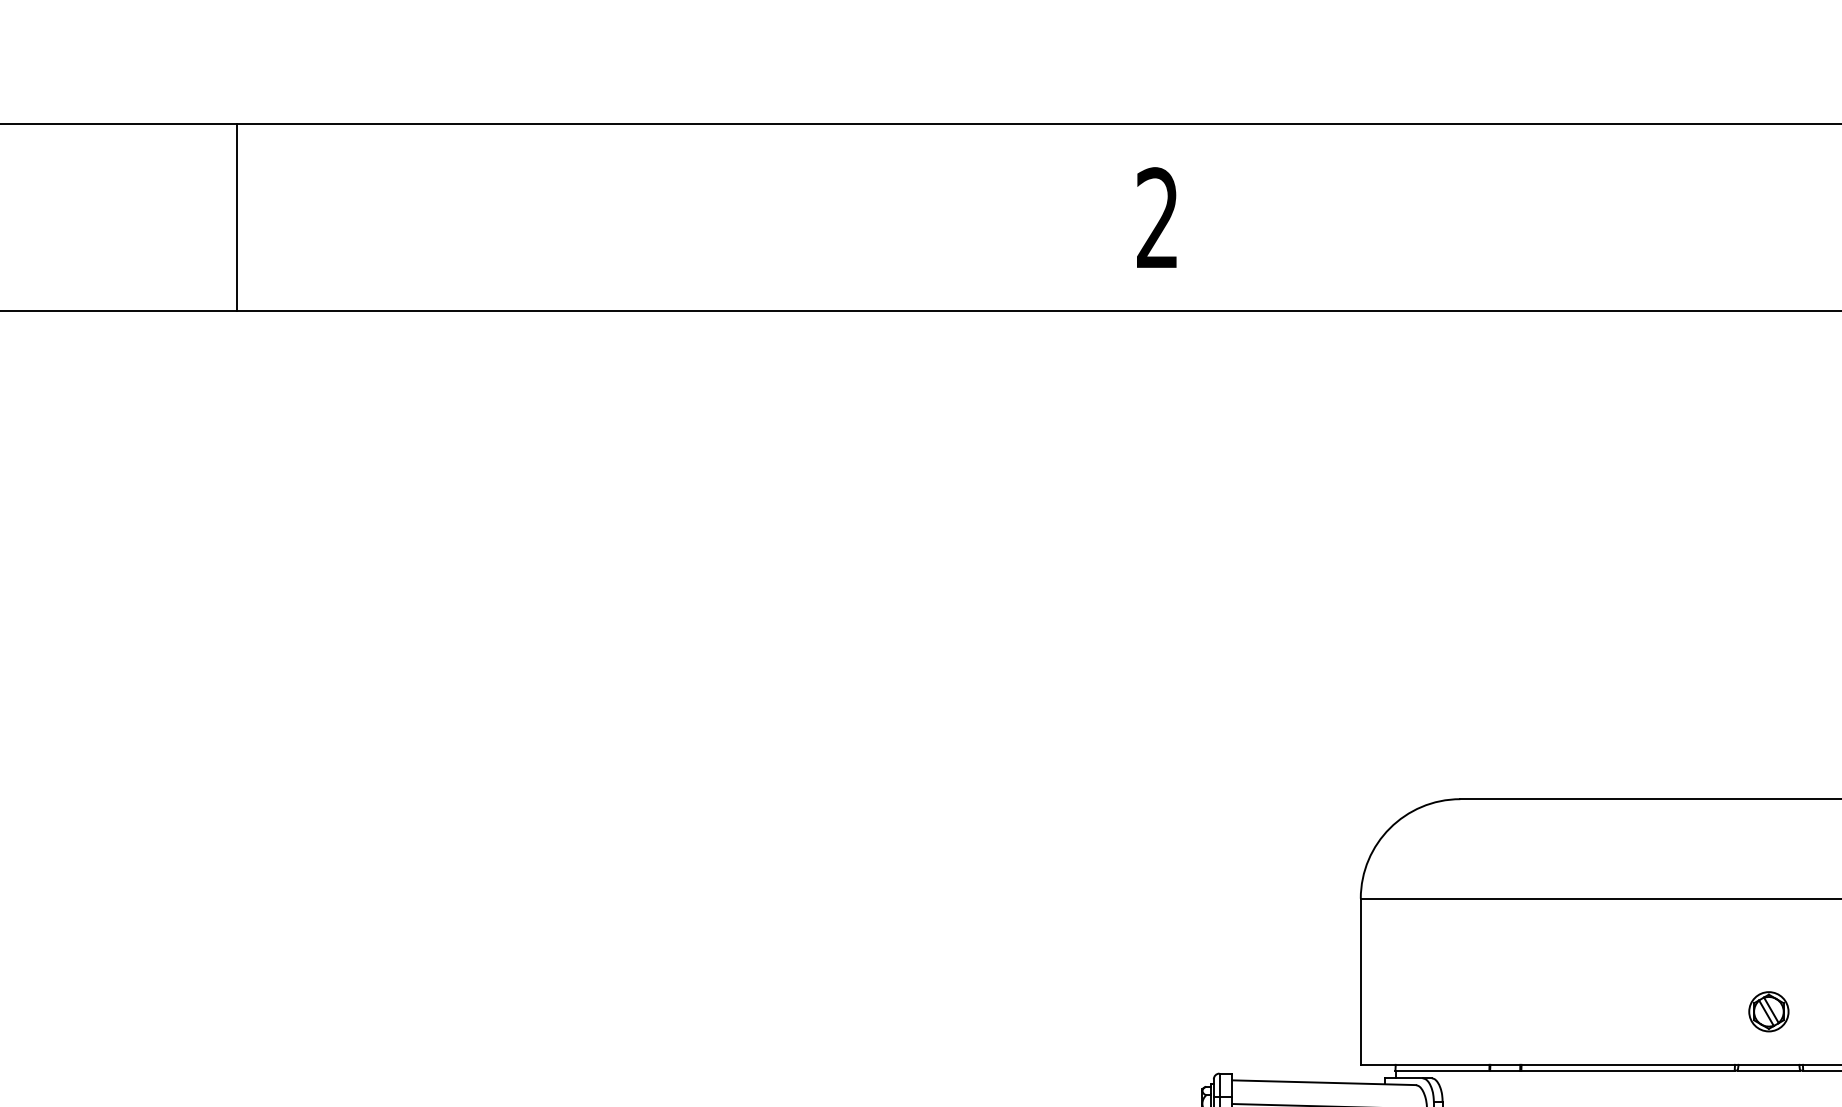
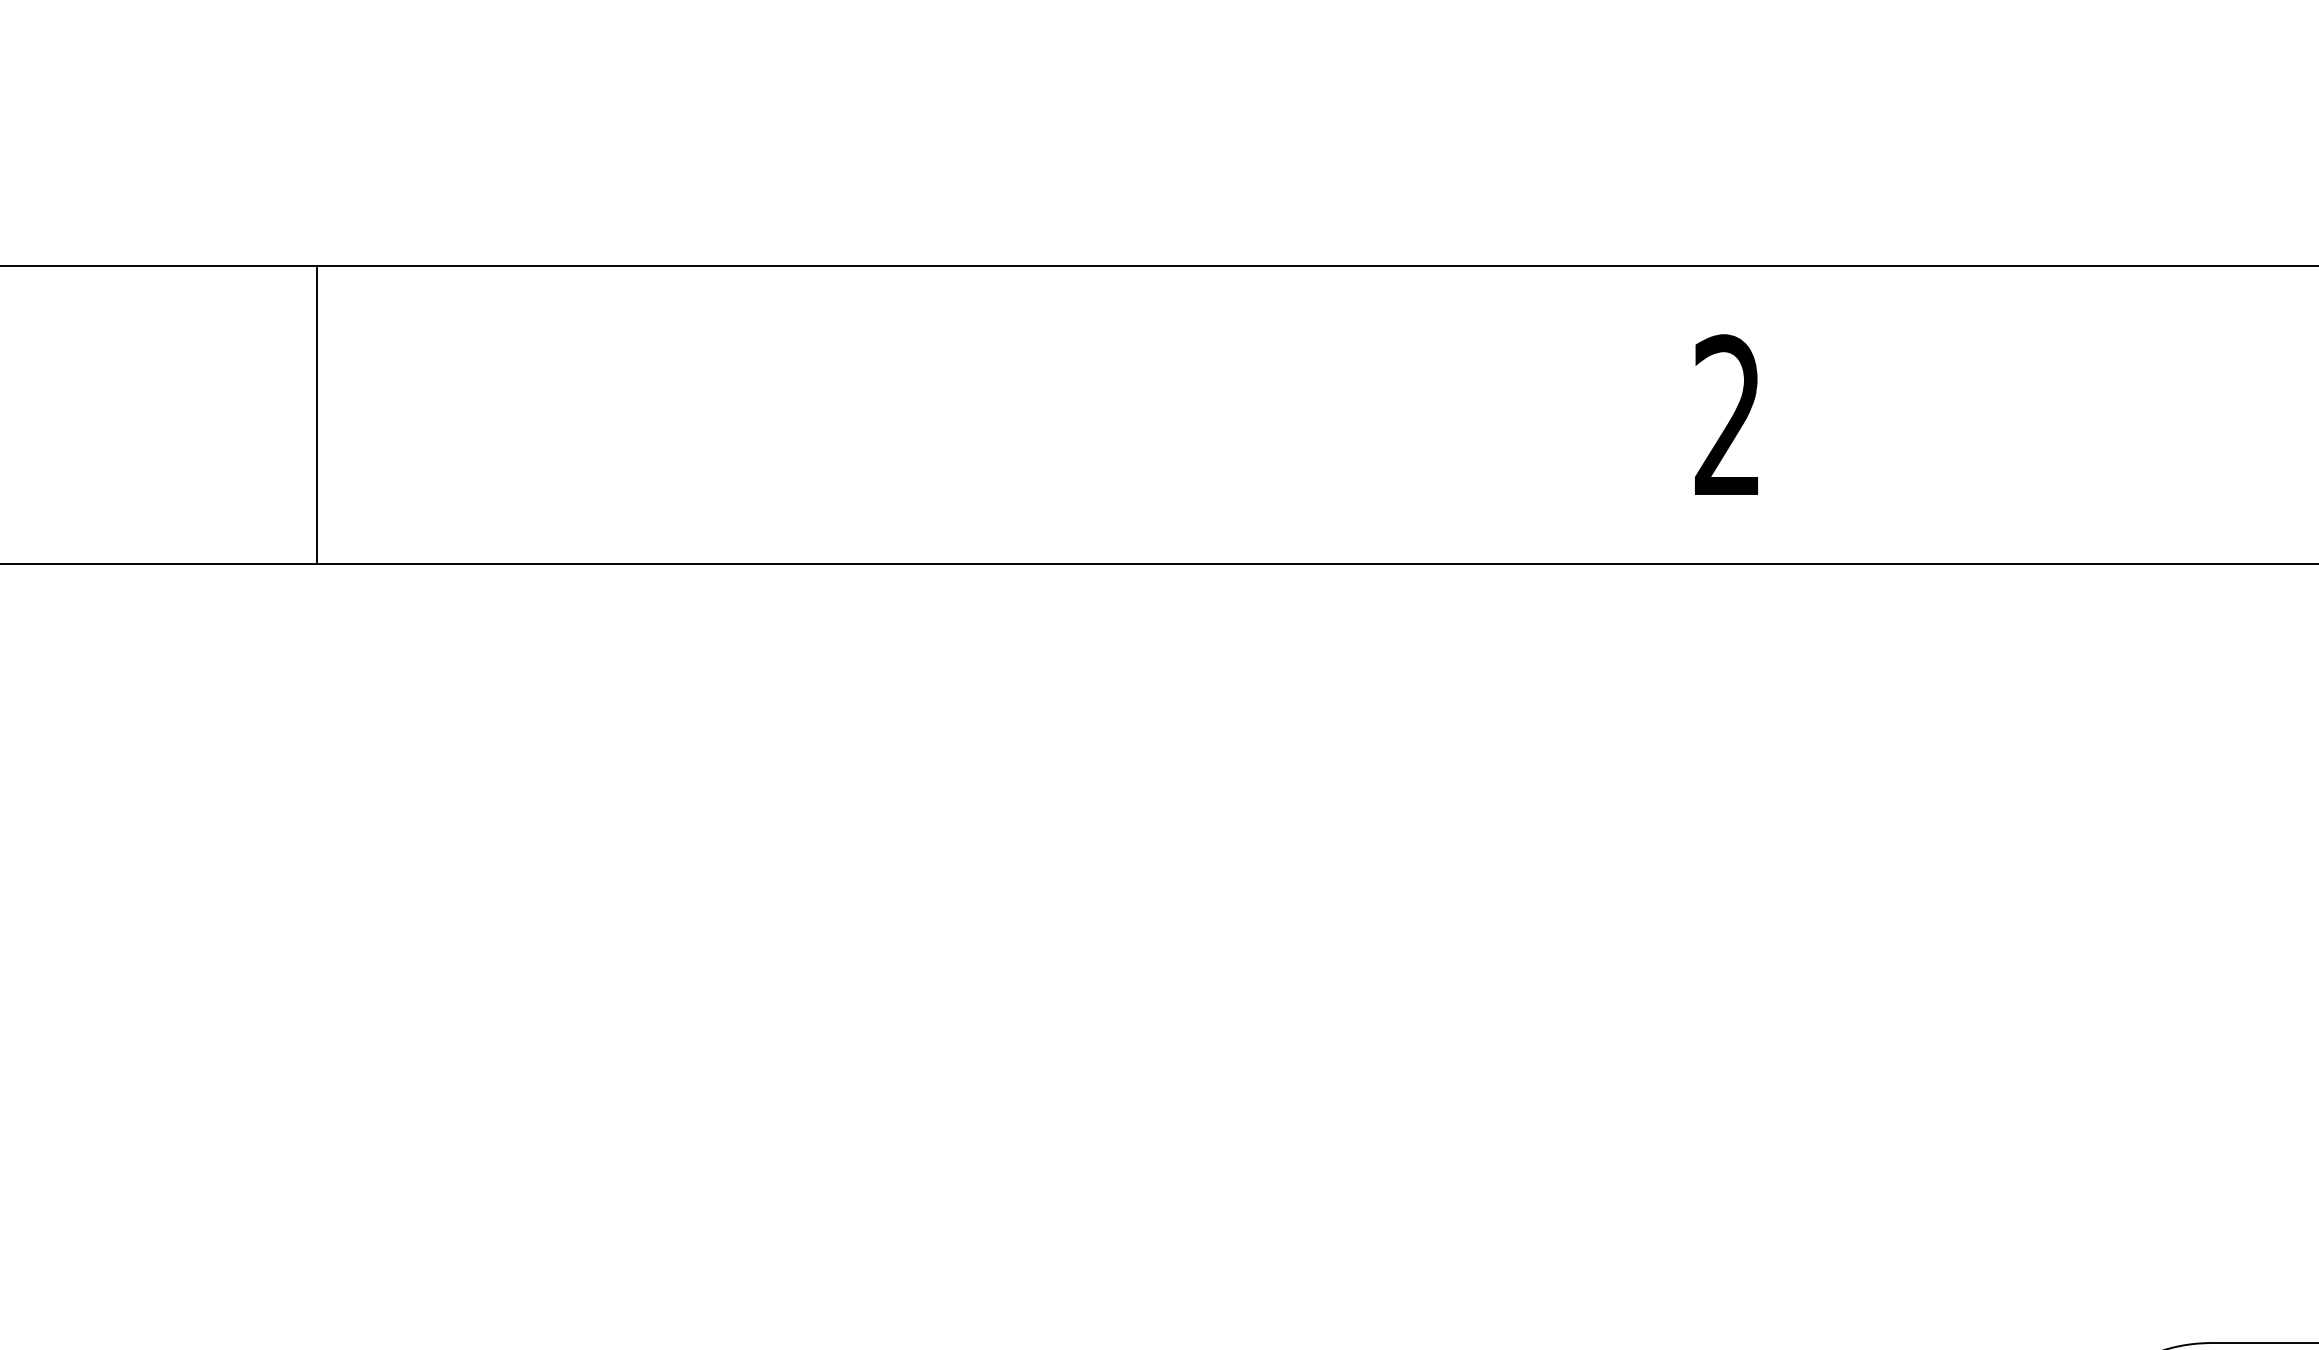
line: (236, 217) -> (316, 414), moved

